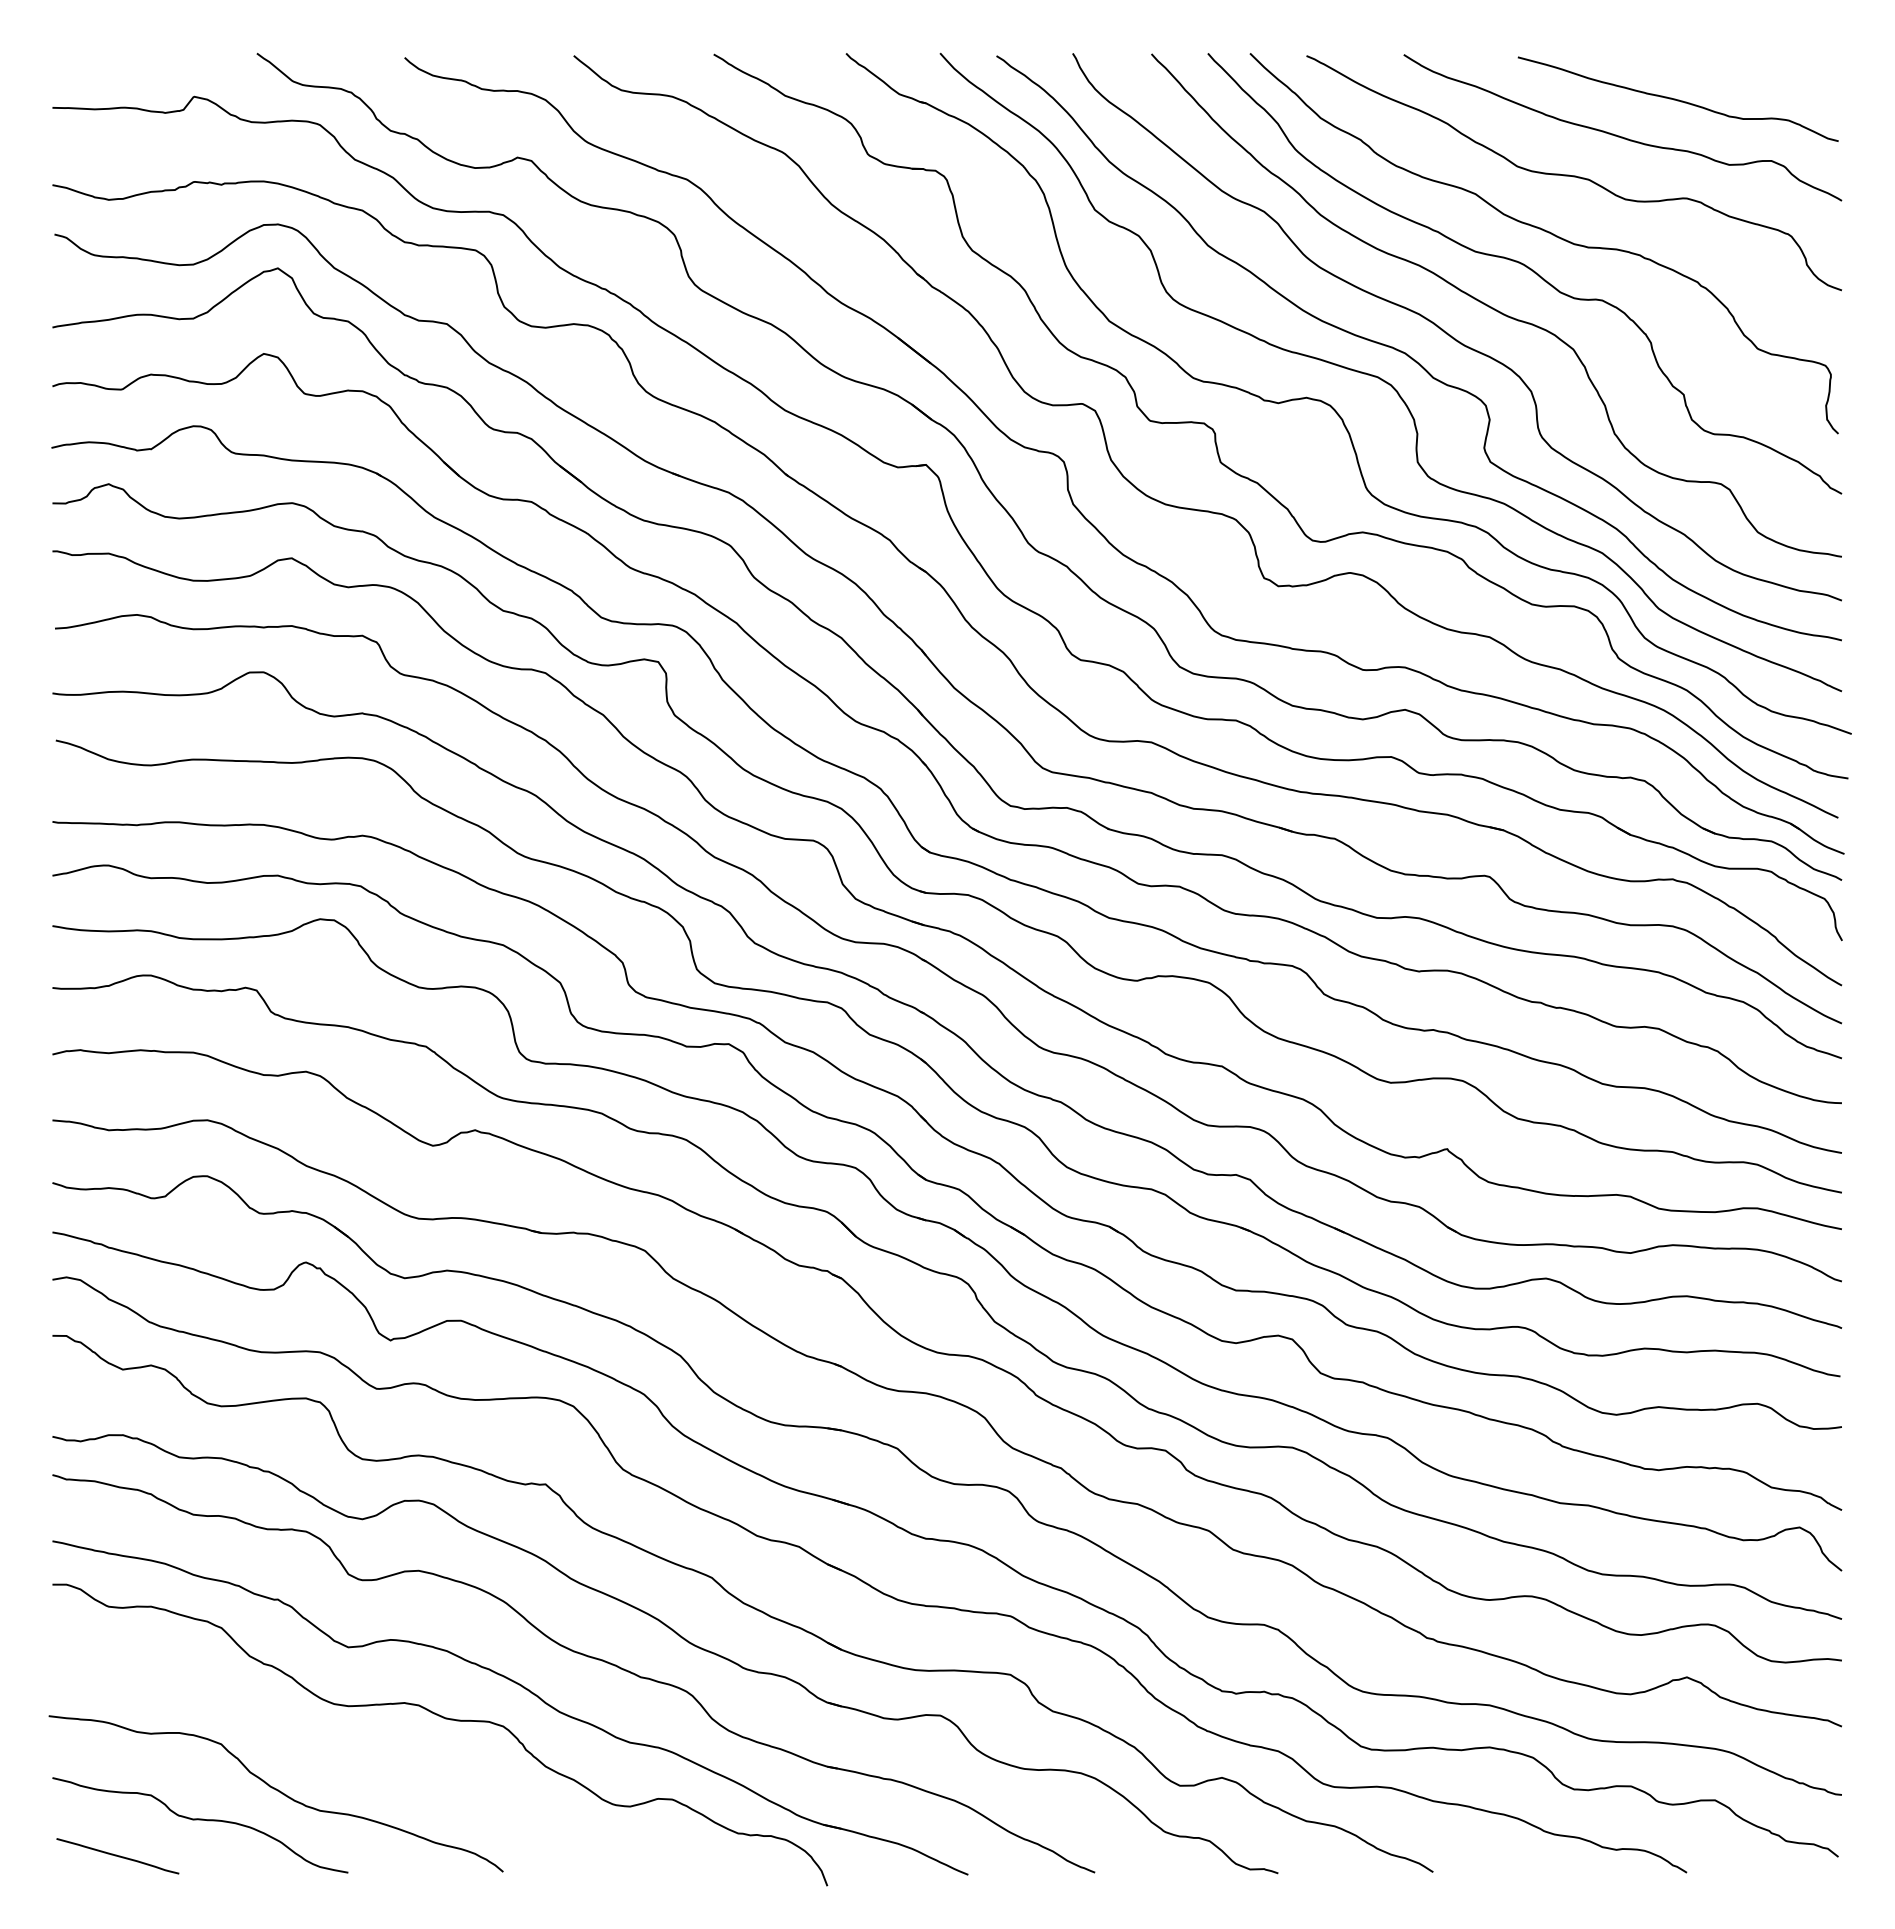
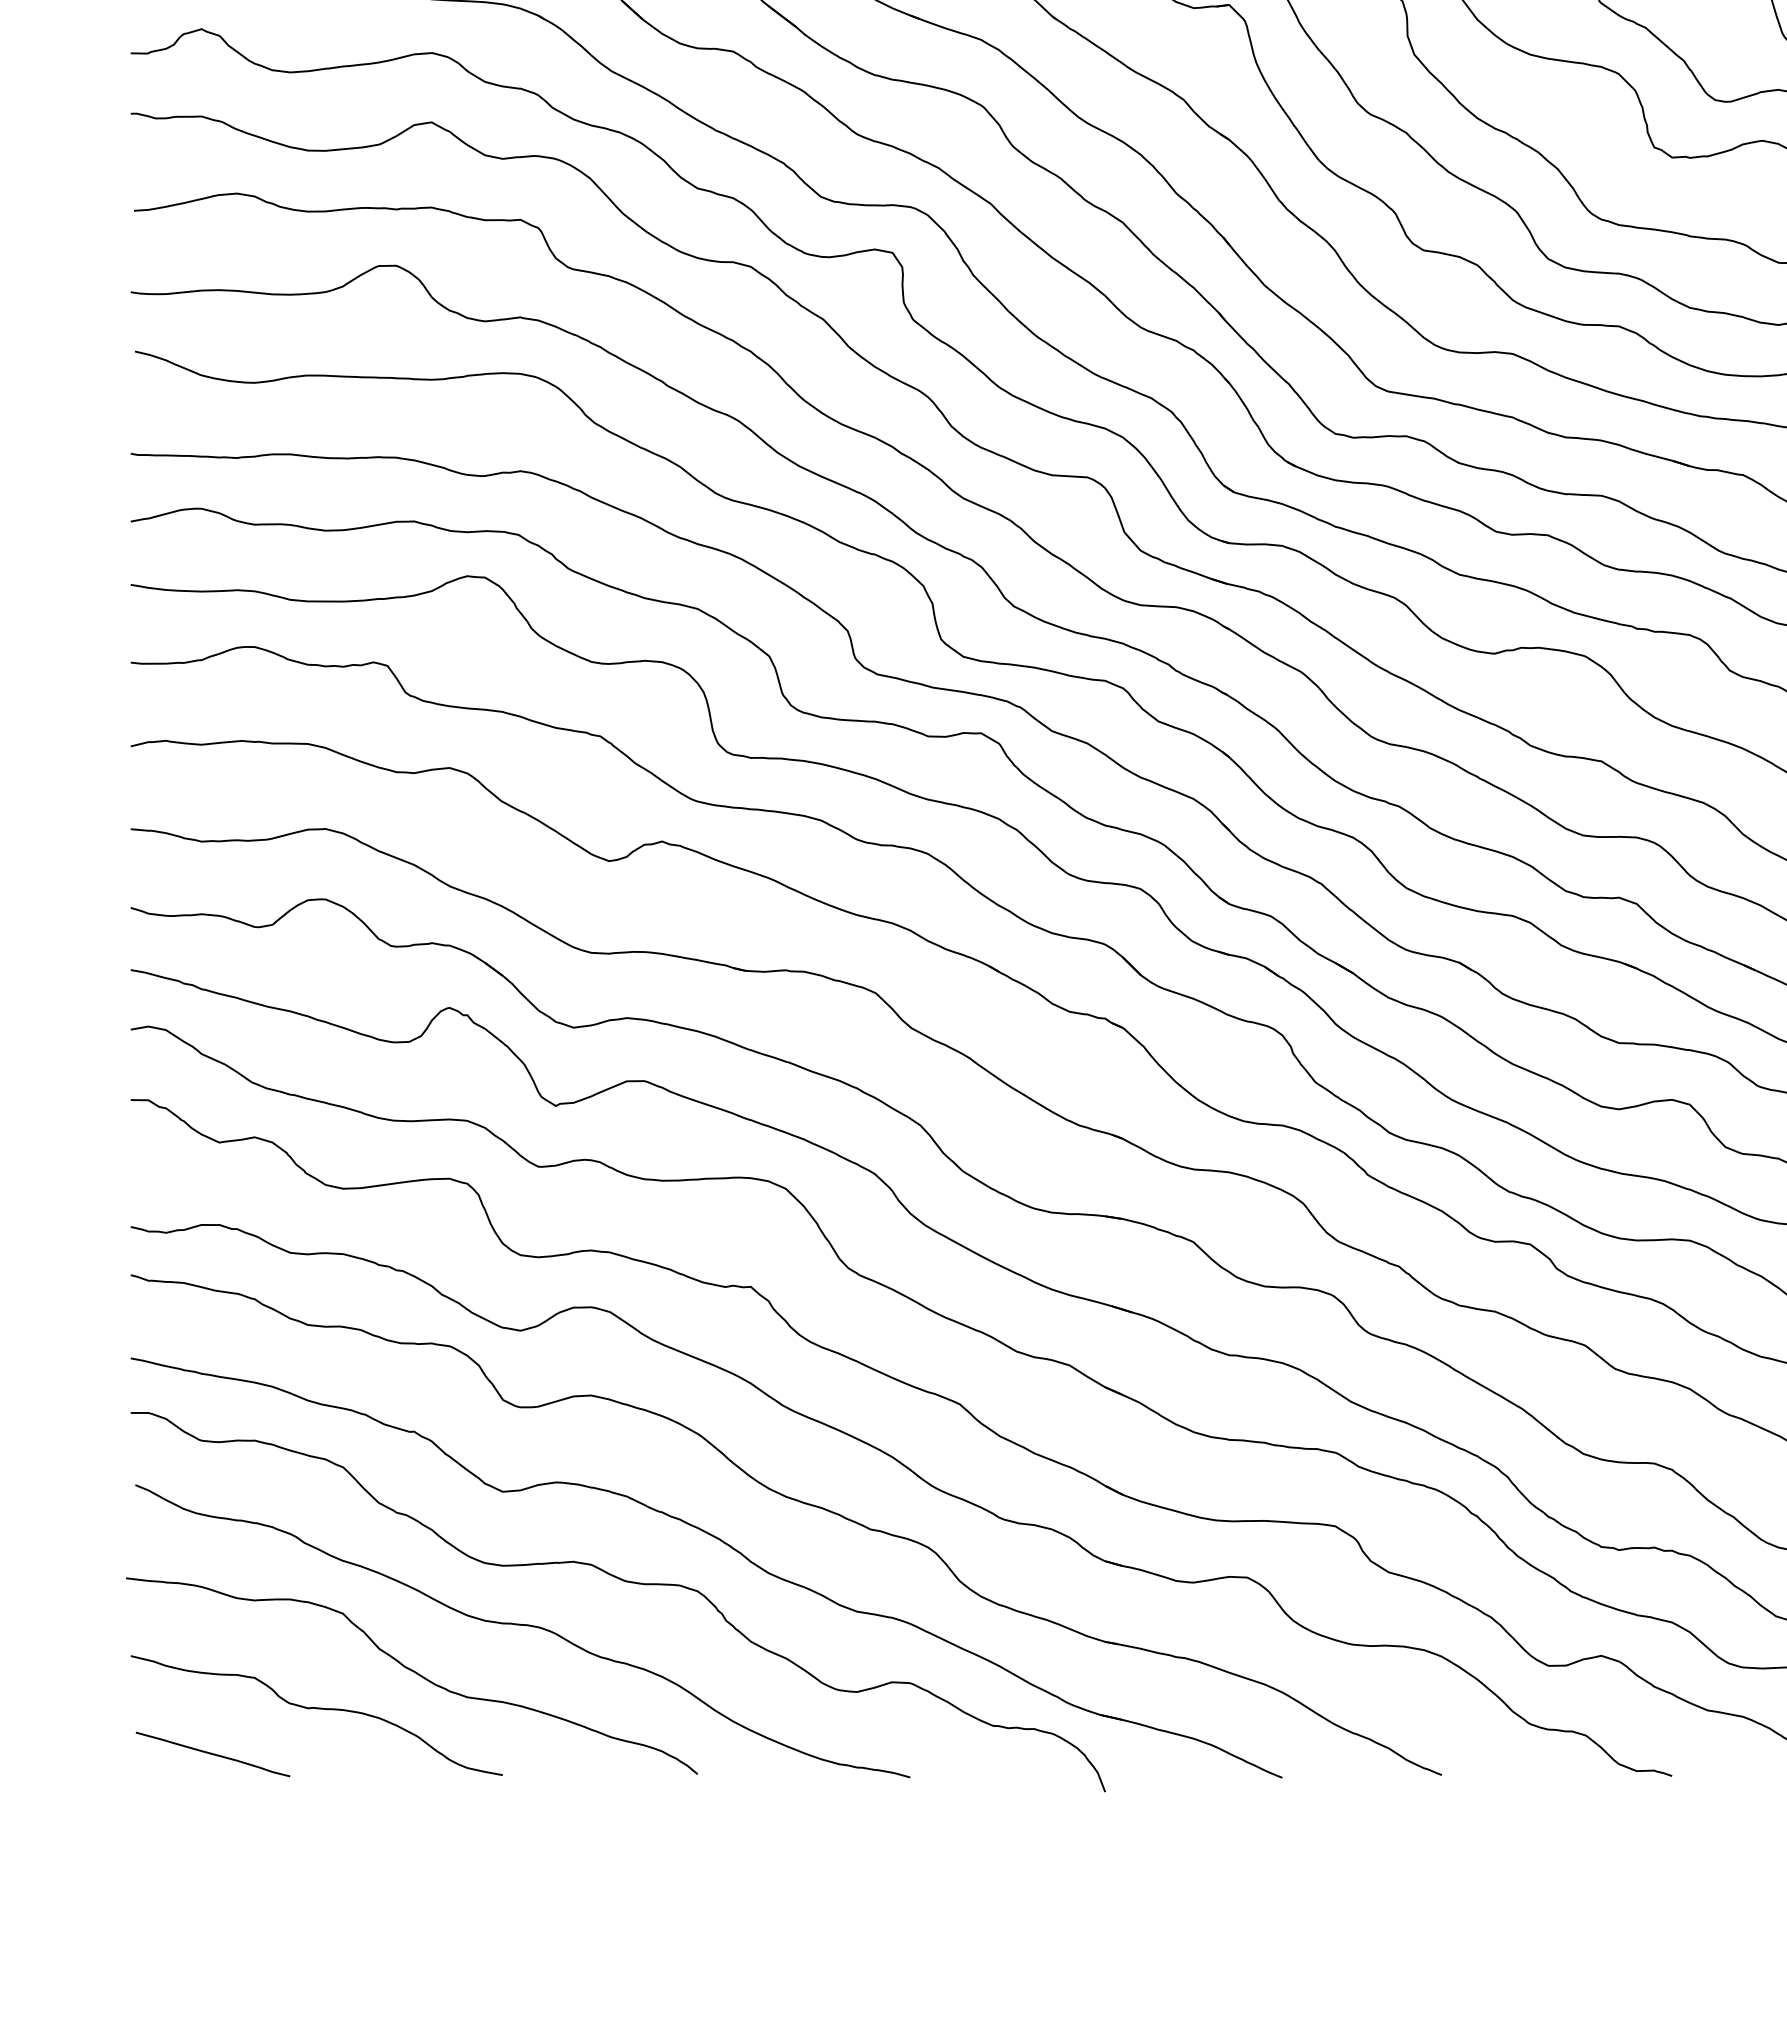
curve: (364, 1754) -> (523, 1626), added

